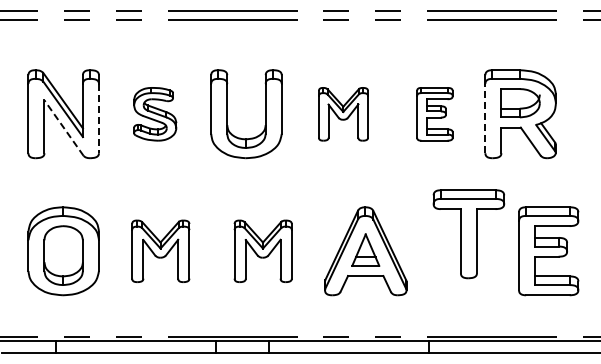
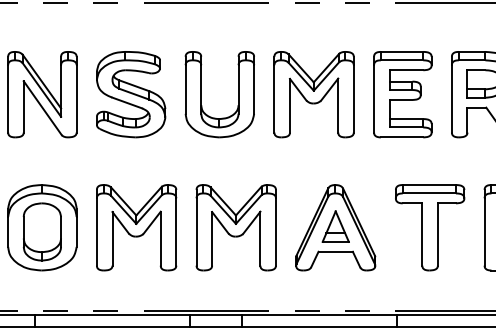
part: (155, 114) -> (131, 94), size x1.67
part: (343, 114) -> (314, 94), size x1.67
part: (434, 114) -> (402, 94), size x1.67
line: (98, 118) -> (76, 98), dashed -> solid
line: (485, 118) -> (452, 98), dashed -> solid
line: (64, 128) -> (43, 108), dashed -> solid
part: (468, 234) -> (429, 227), moved
part: (160, 251) -> (136, 227), size x1.43
part: (262, 251) -> (235, 227), size x1.43

